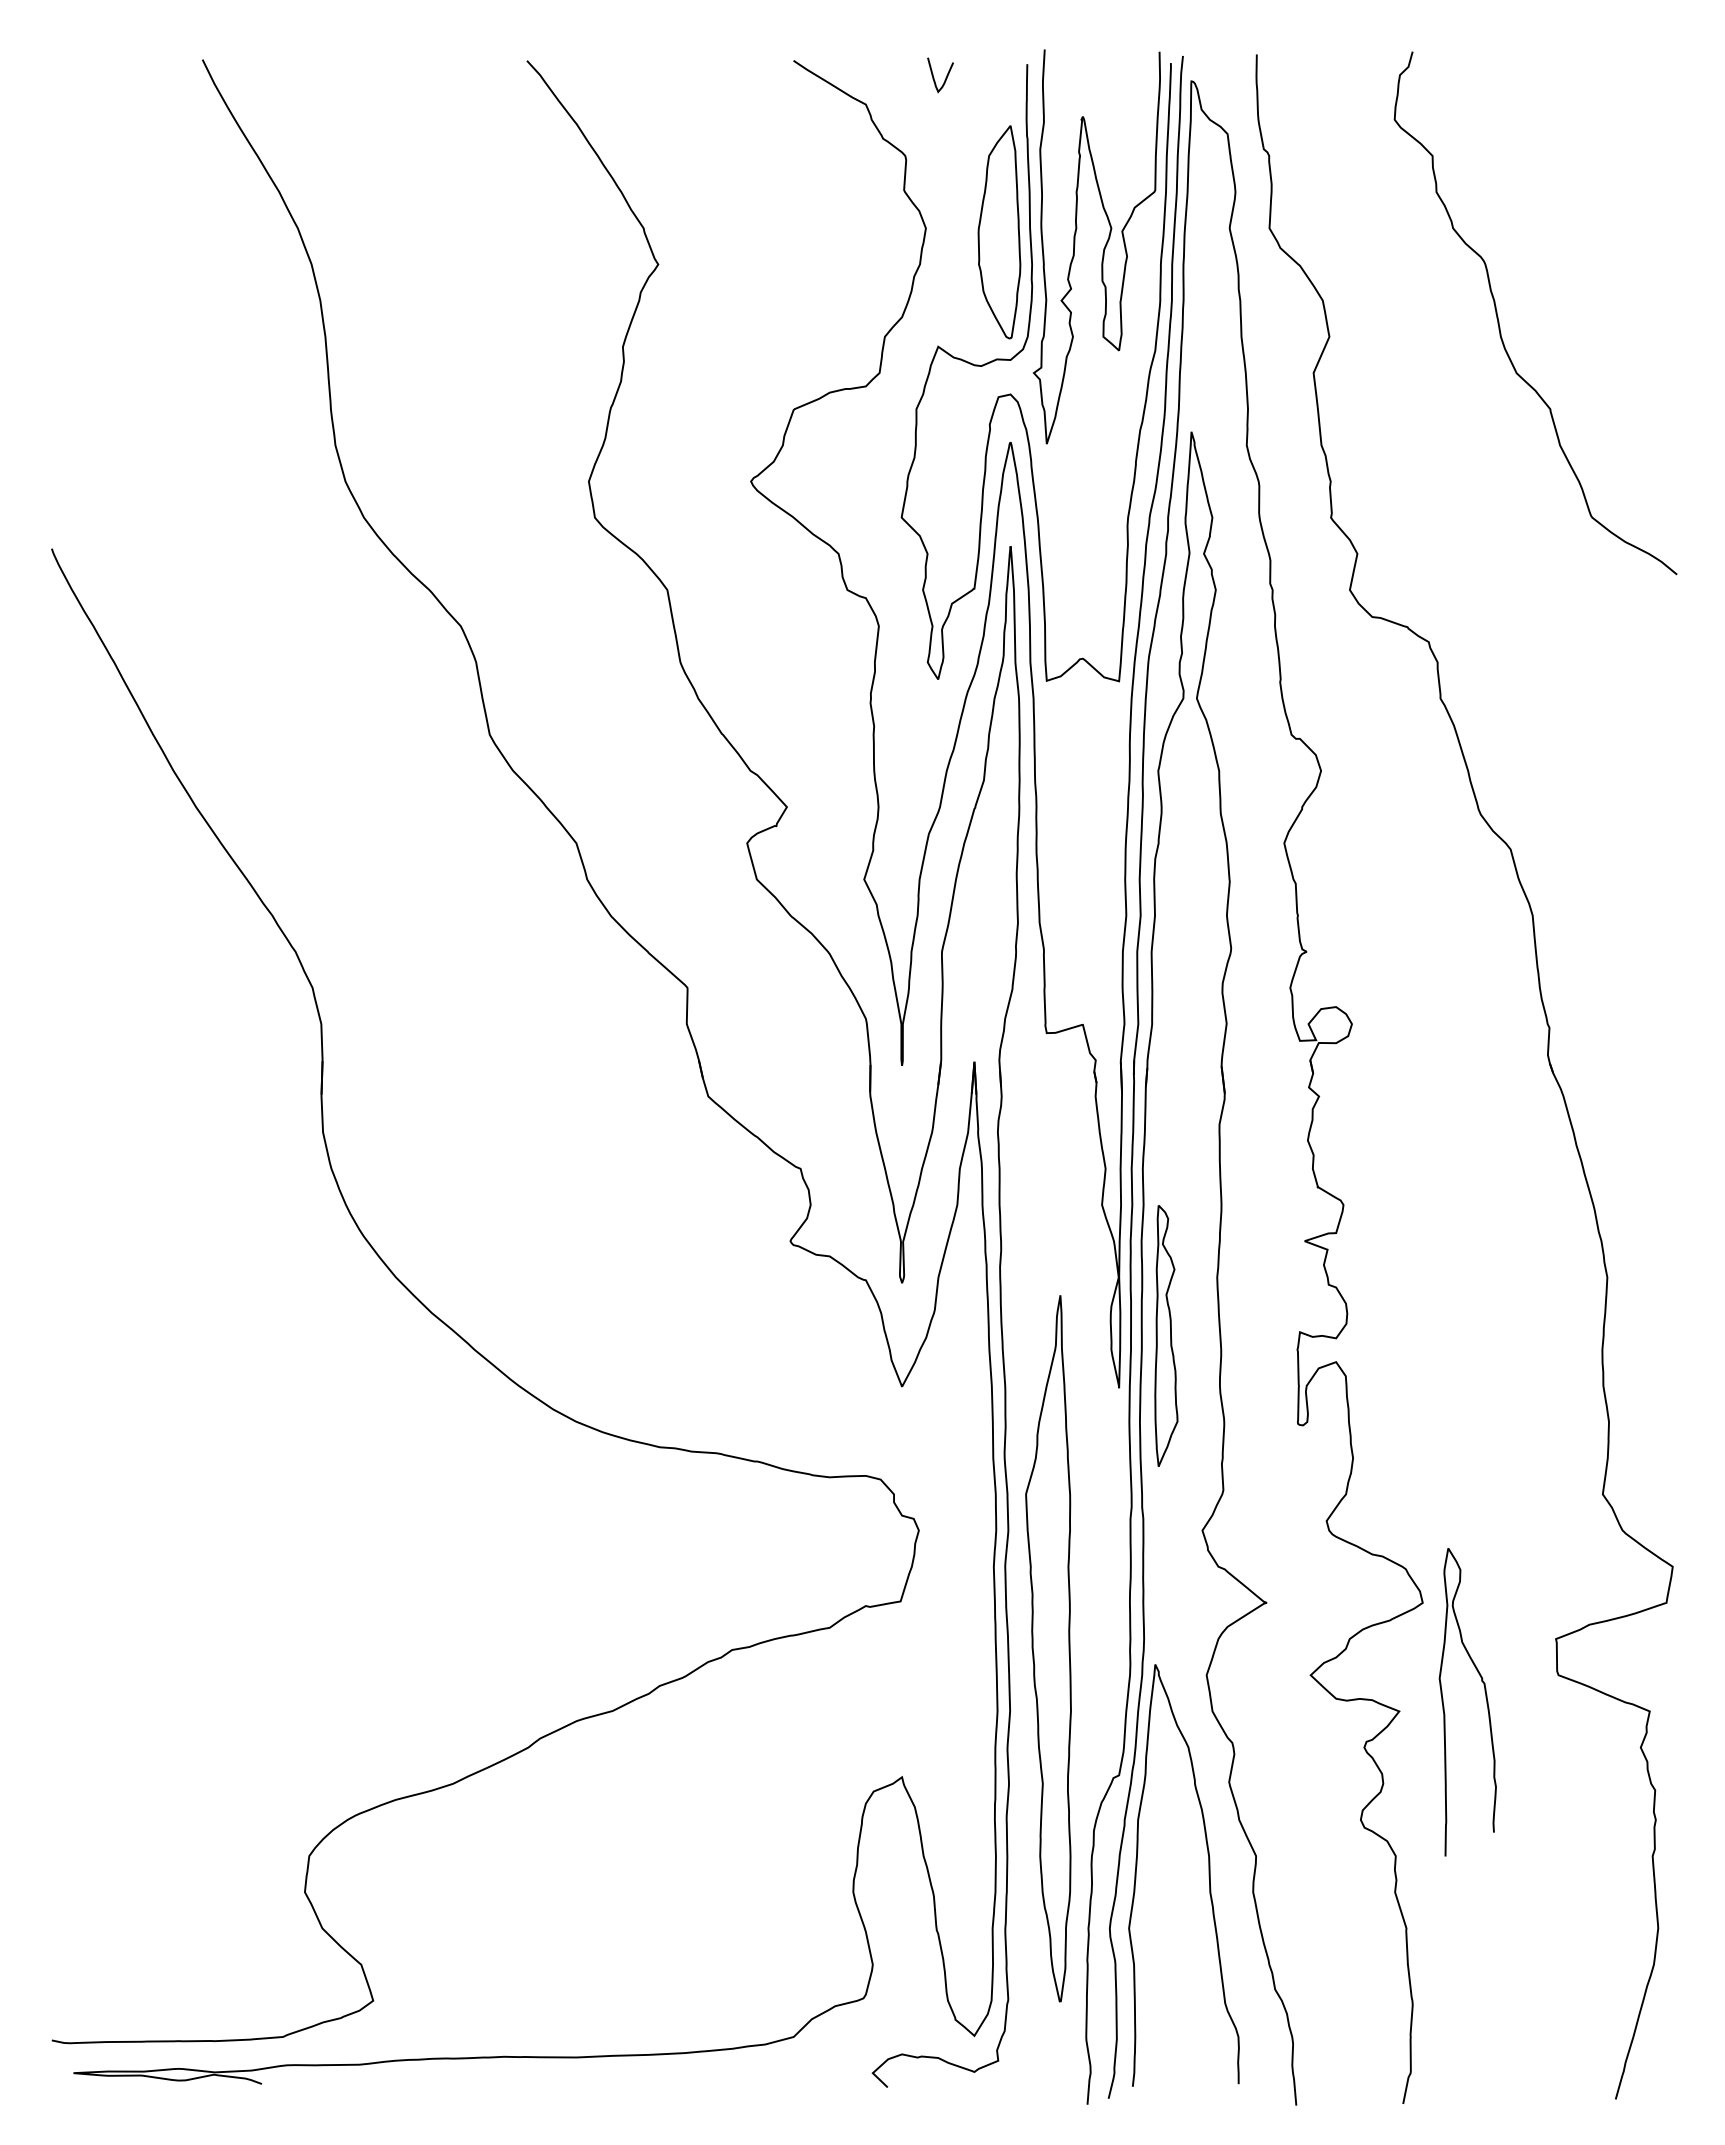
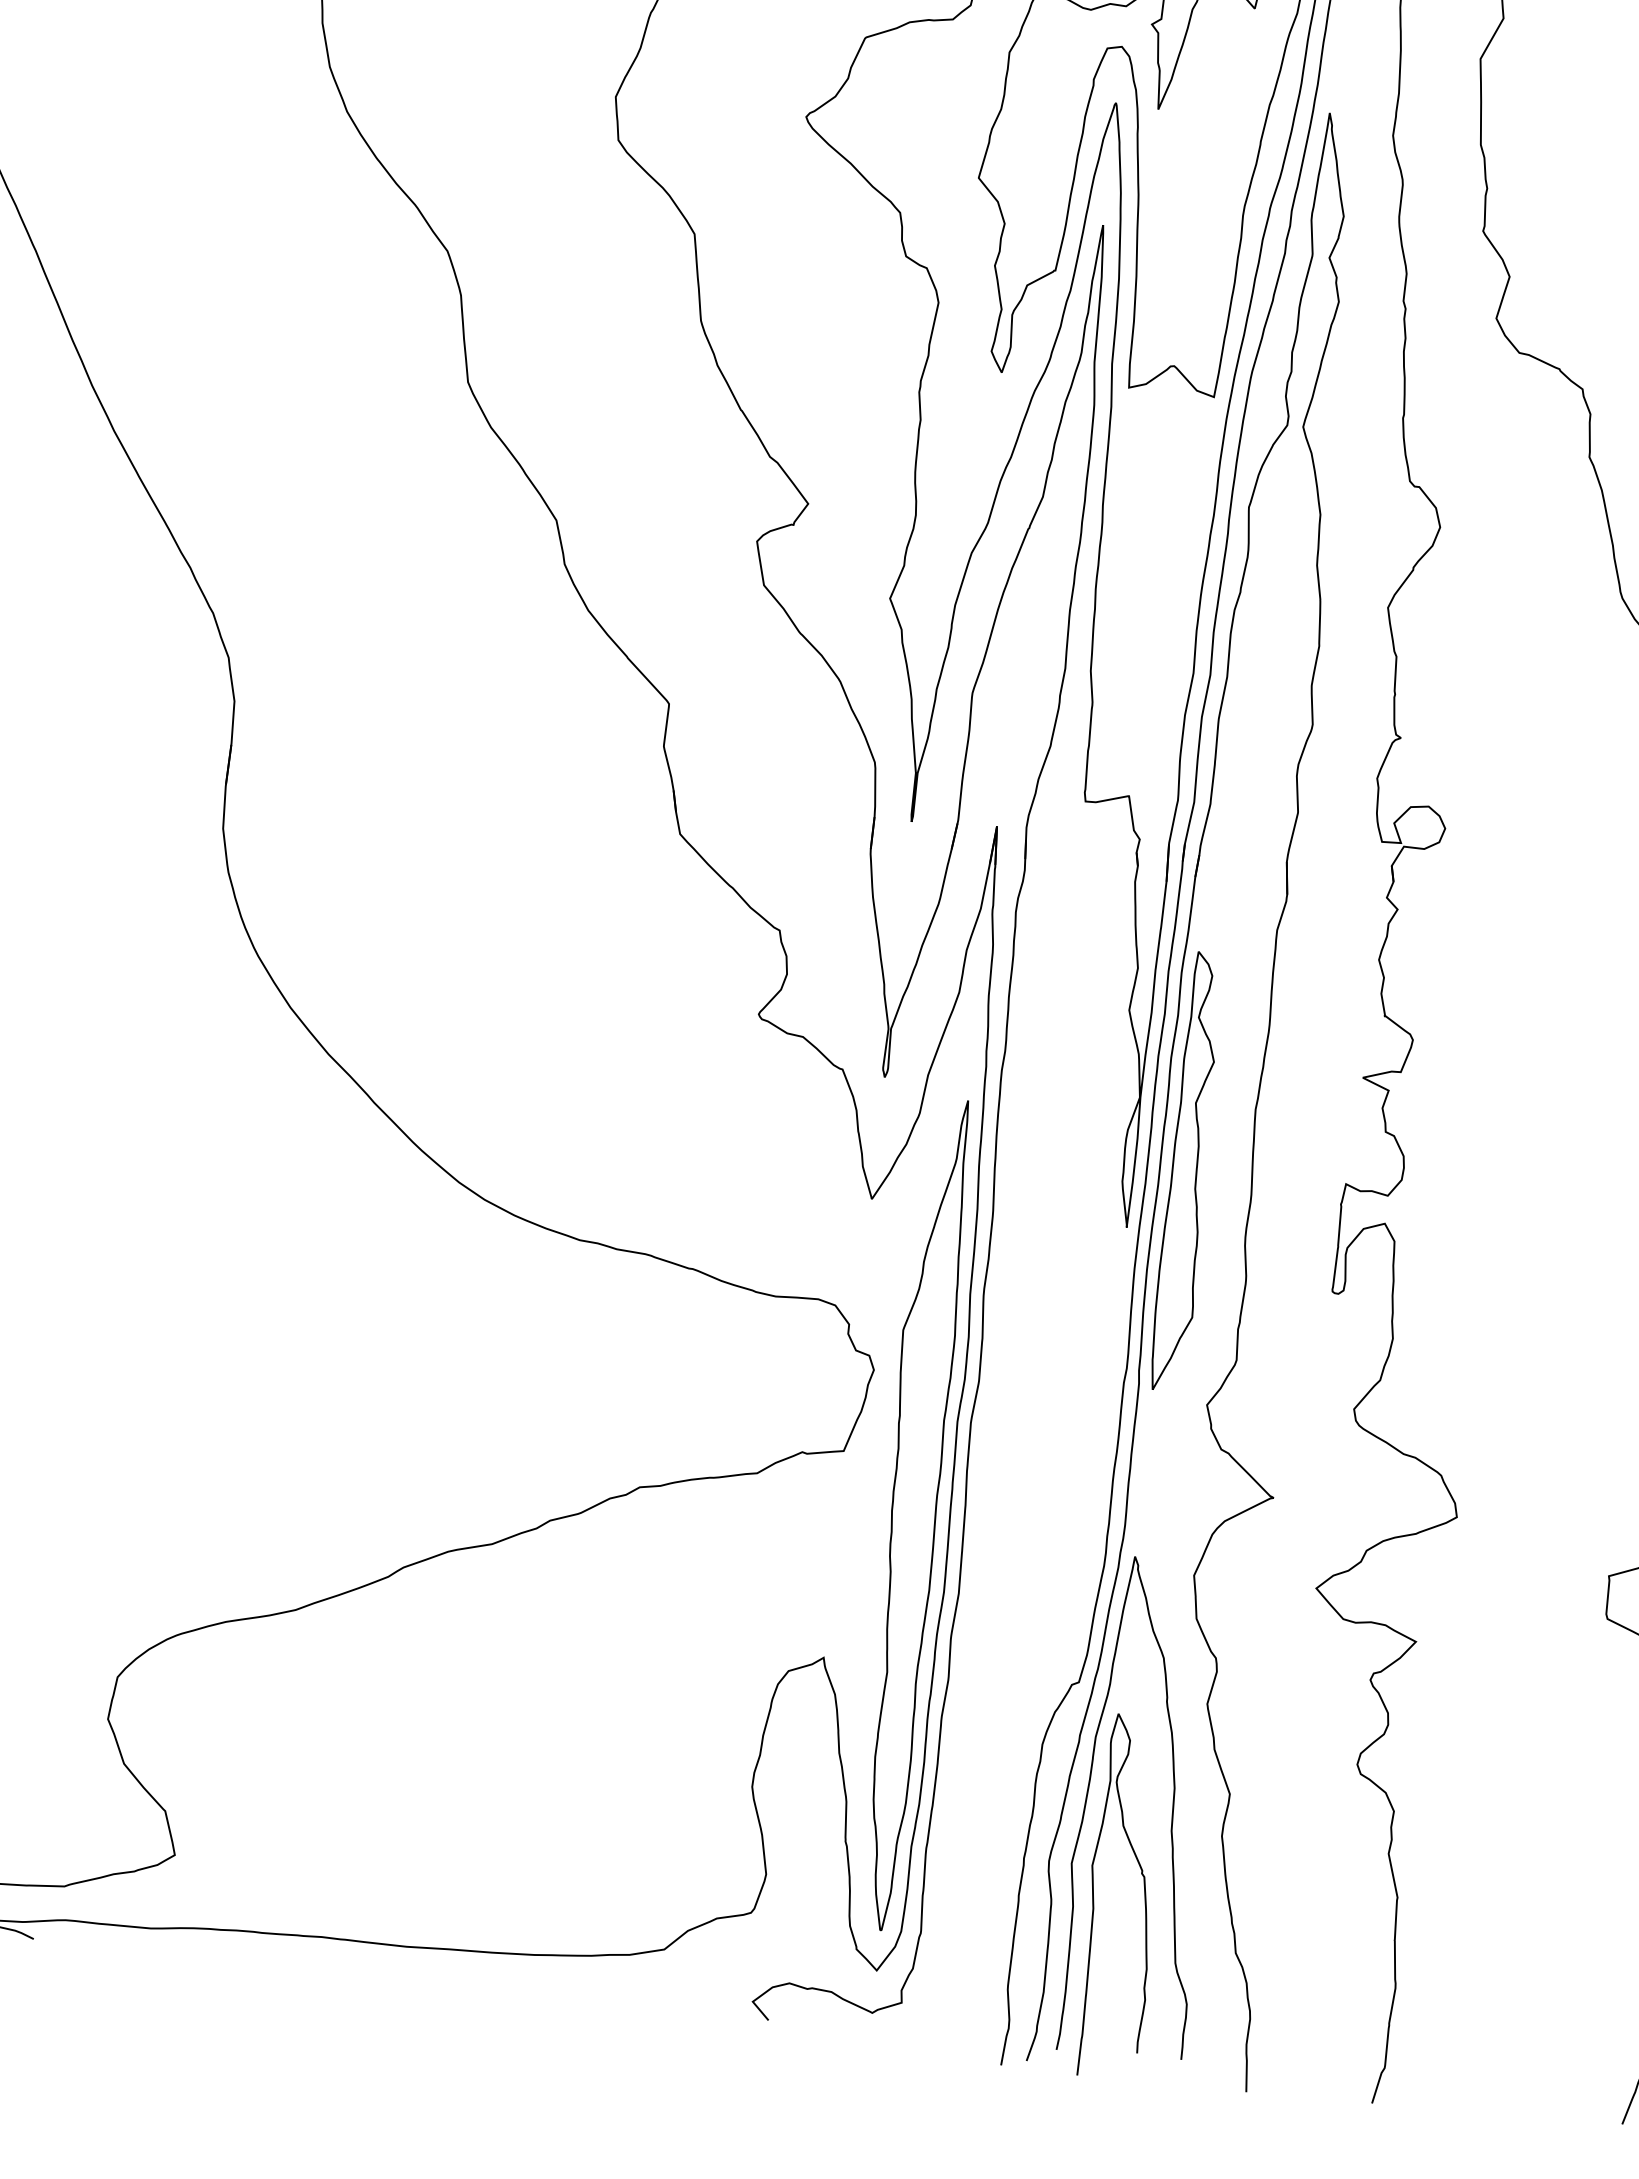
part: (1166, 1335) -> (1188, 1171), size x1.43
part: (1048, 1648) -> (910, 1513), moved
curve: (1485, 1698) -> (1143, 1894), moved

